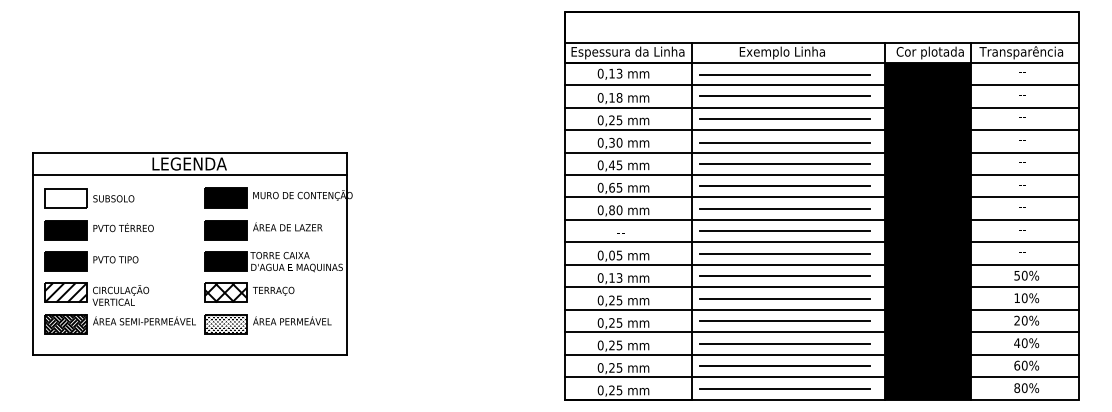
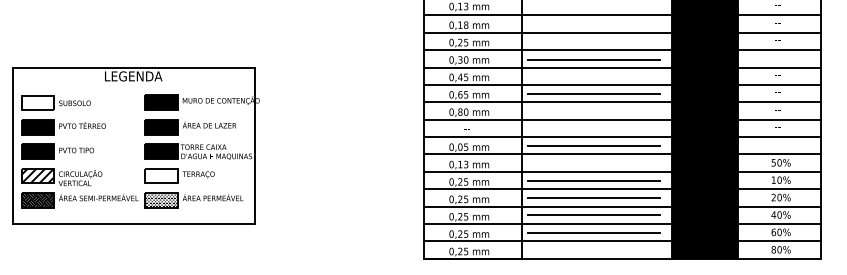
line: (784, 74) -> (593, 7), removed
line: (784, 96) -> (593, 24), removed
line: (784, 118) -> (593, 41), removed
line: (784, 163) -> (593, 76), removed
line: (190, 174) -> (134, 84), removed
line: (784, 208) -> (593, 110), removed
line: (784, 231) -> (593, 128), removed
line: (784, 276) -> (593, 163), removed
hatch: (225, 292) -> (161, 175), removed
line: (784, 388) -> (593, 250), removed

